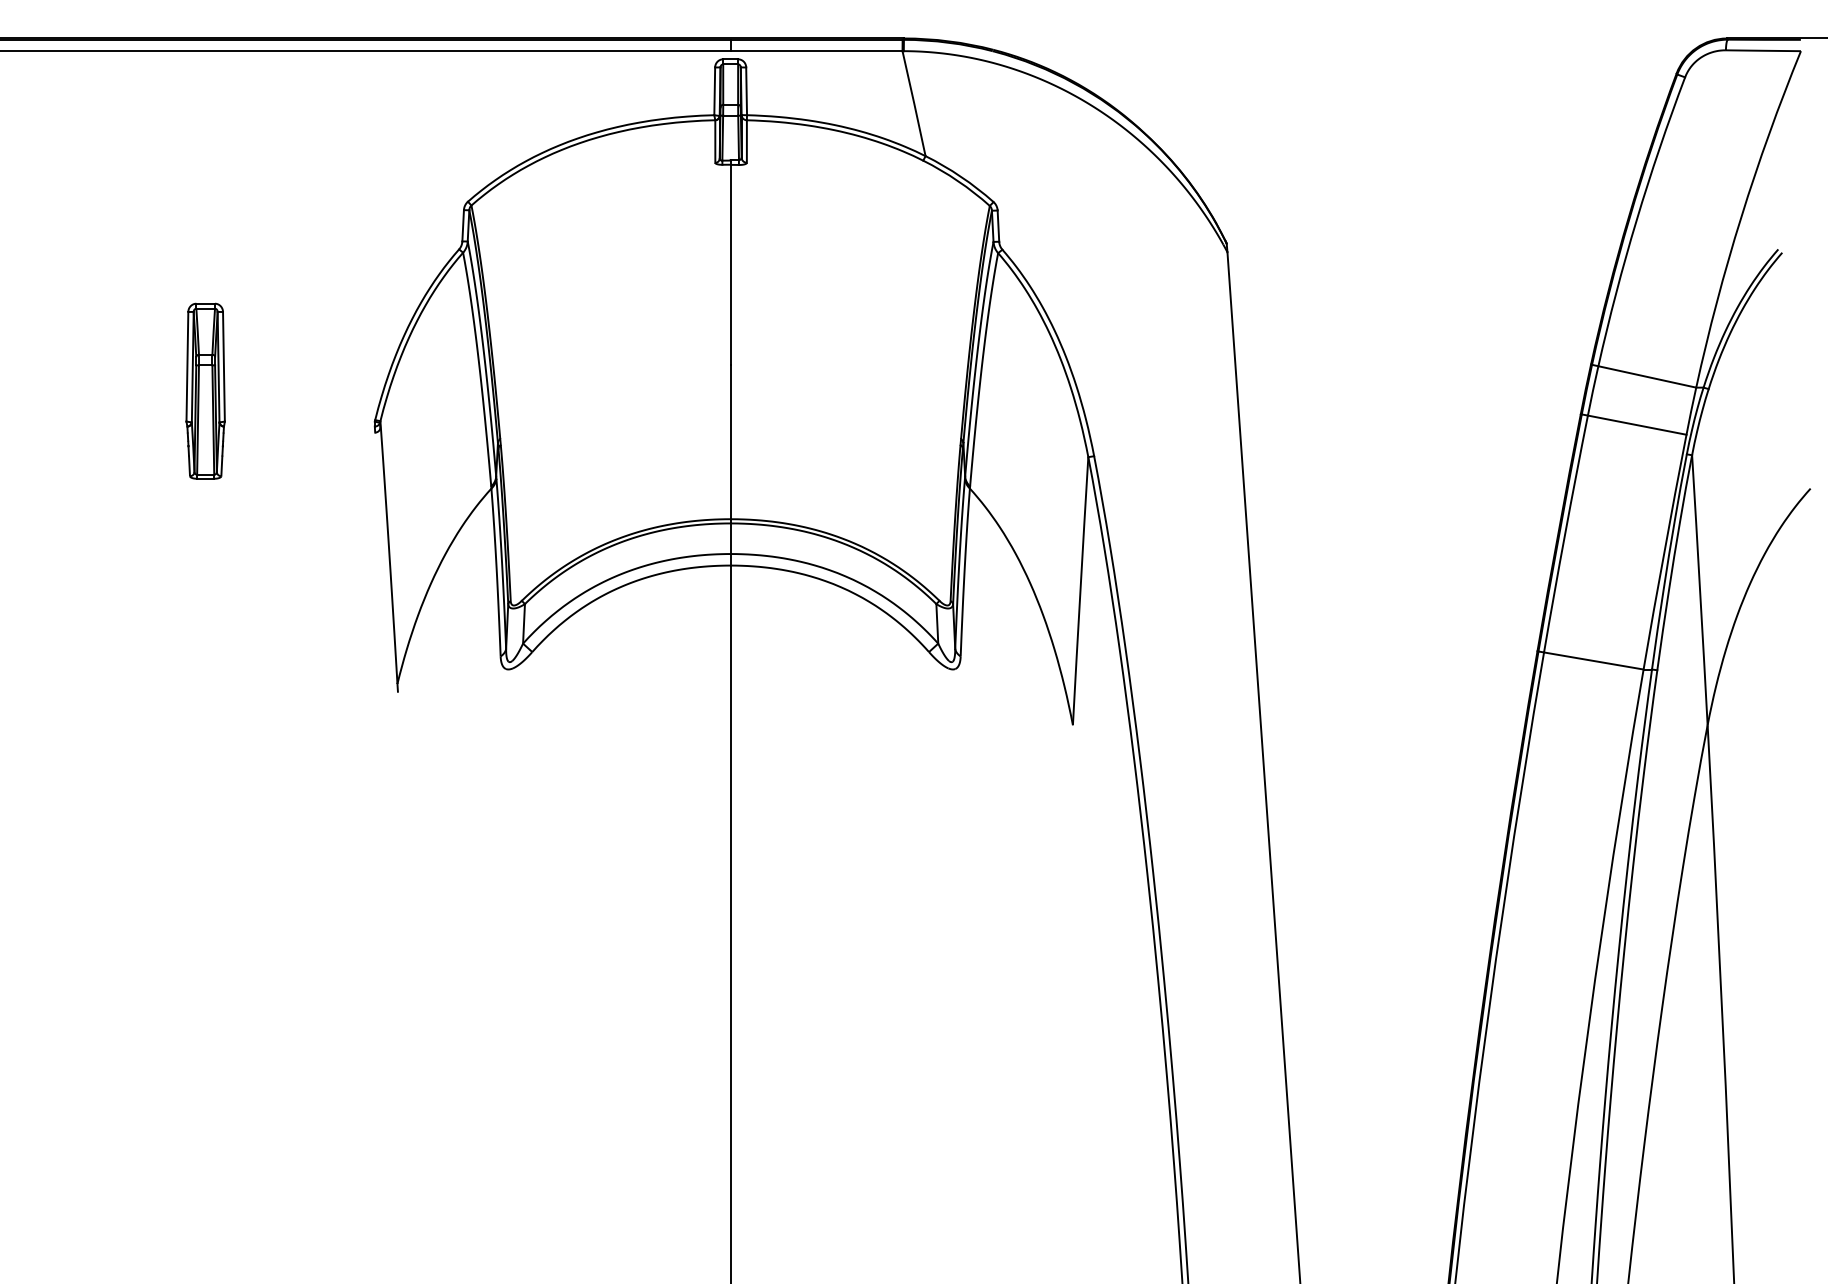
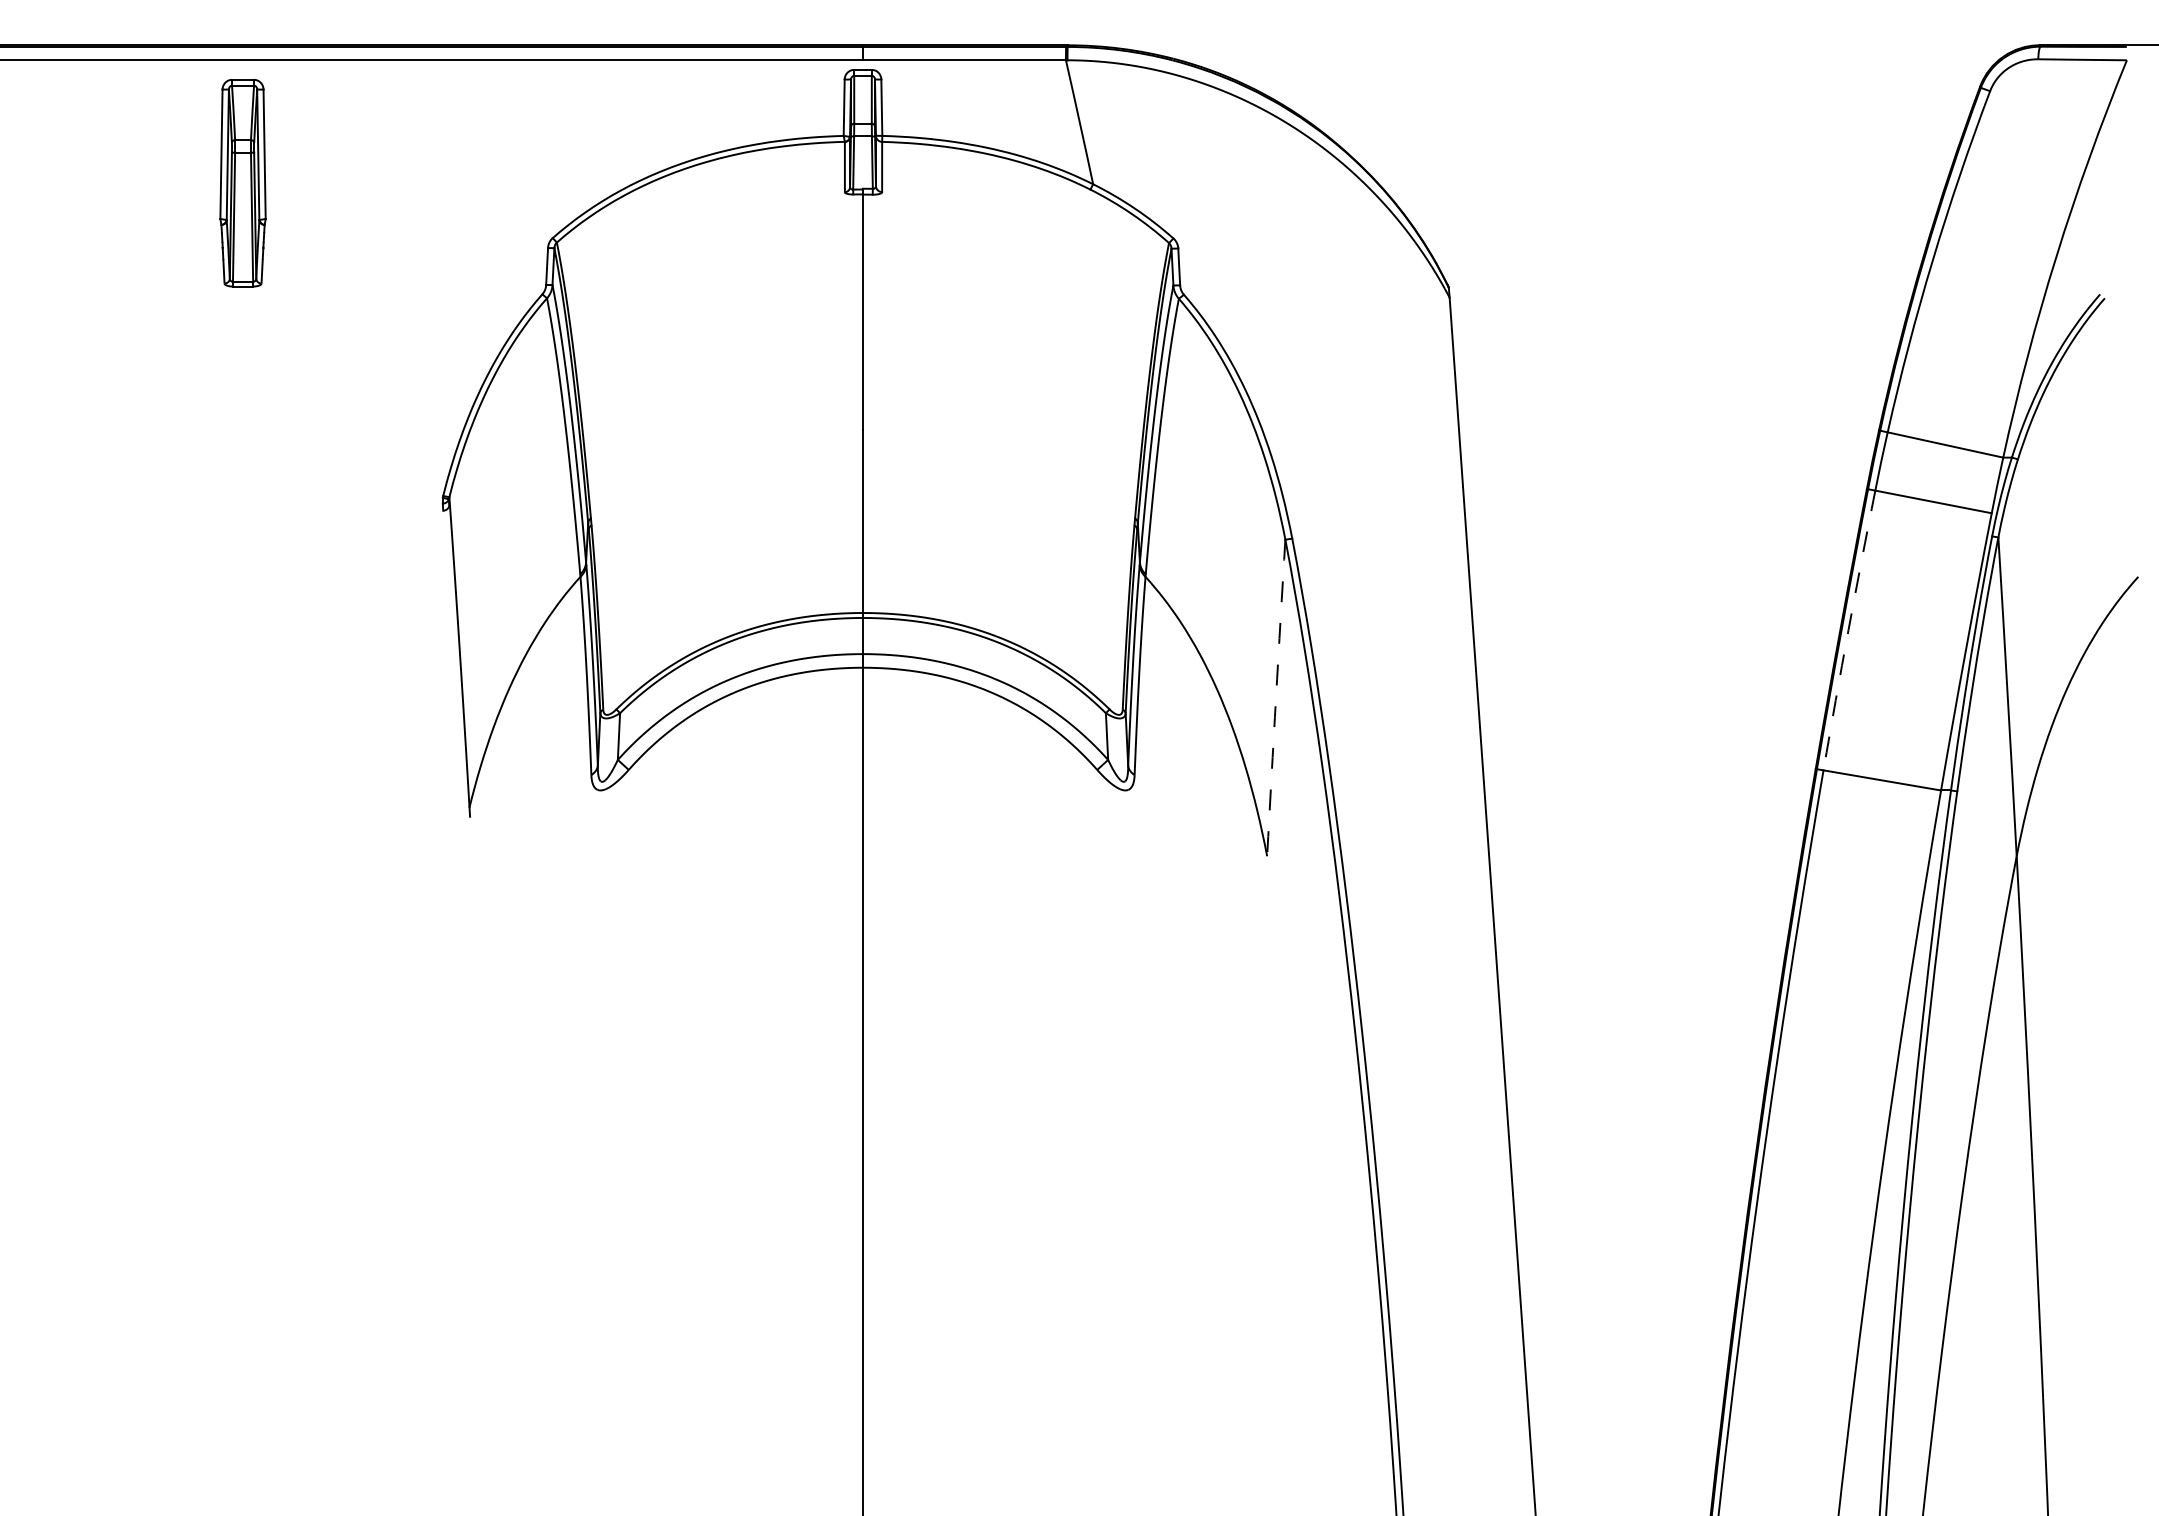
part: (205, 390) -> (242, 182), moved
arc: (1565, 533) -> (1848, 629), solid -> dashed
arc: (1080, 591) -> (1276, 698), solid -> dashed

